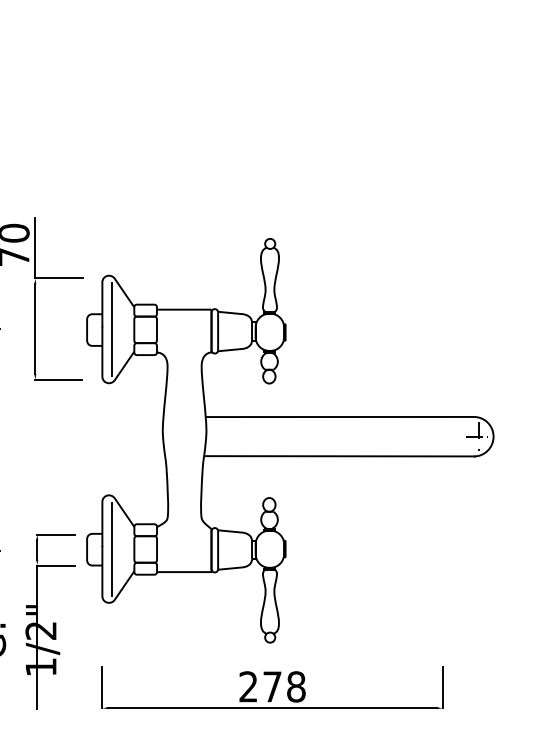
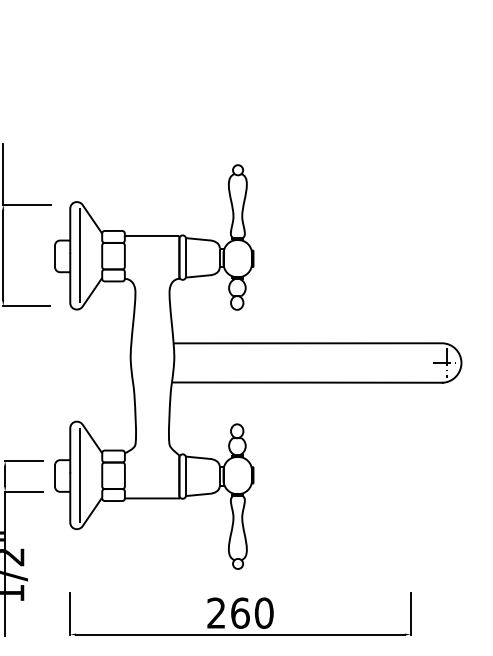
text: (284, 686) -> (252, 612), 278 -> 260

